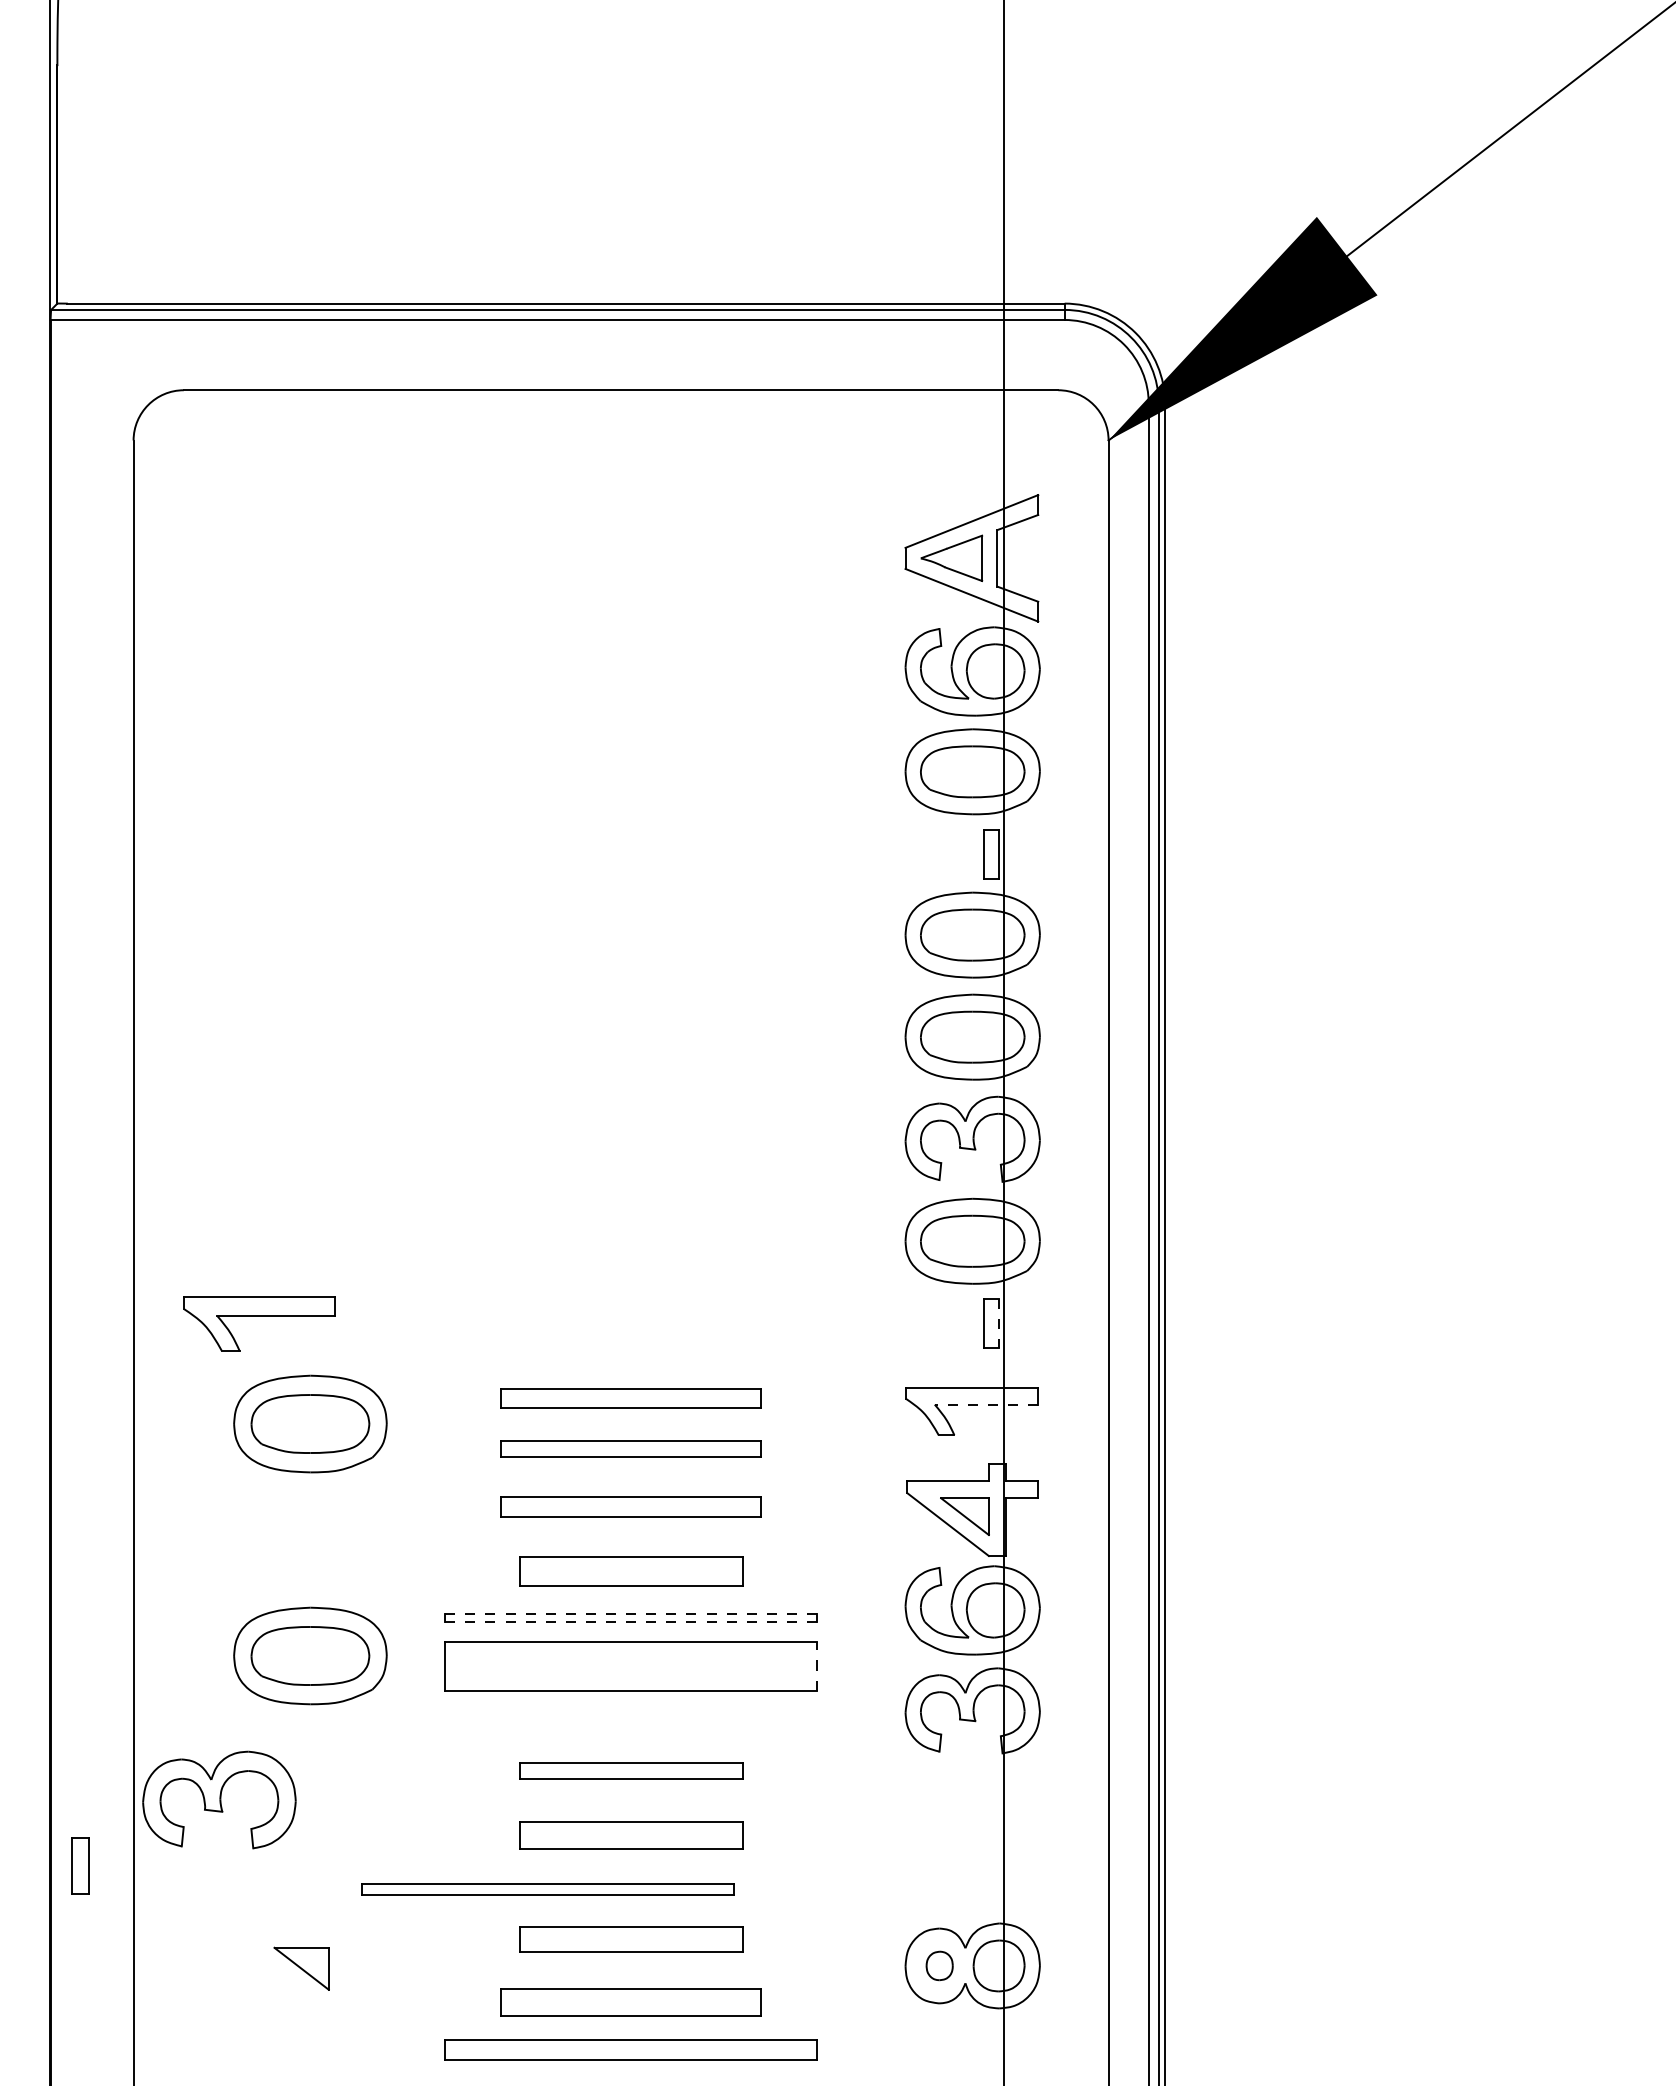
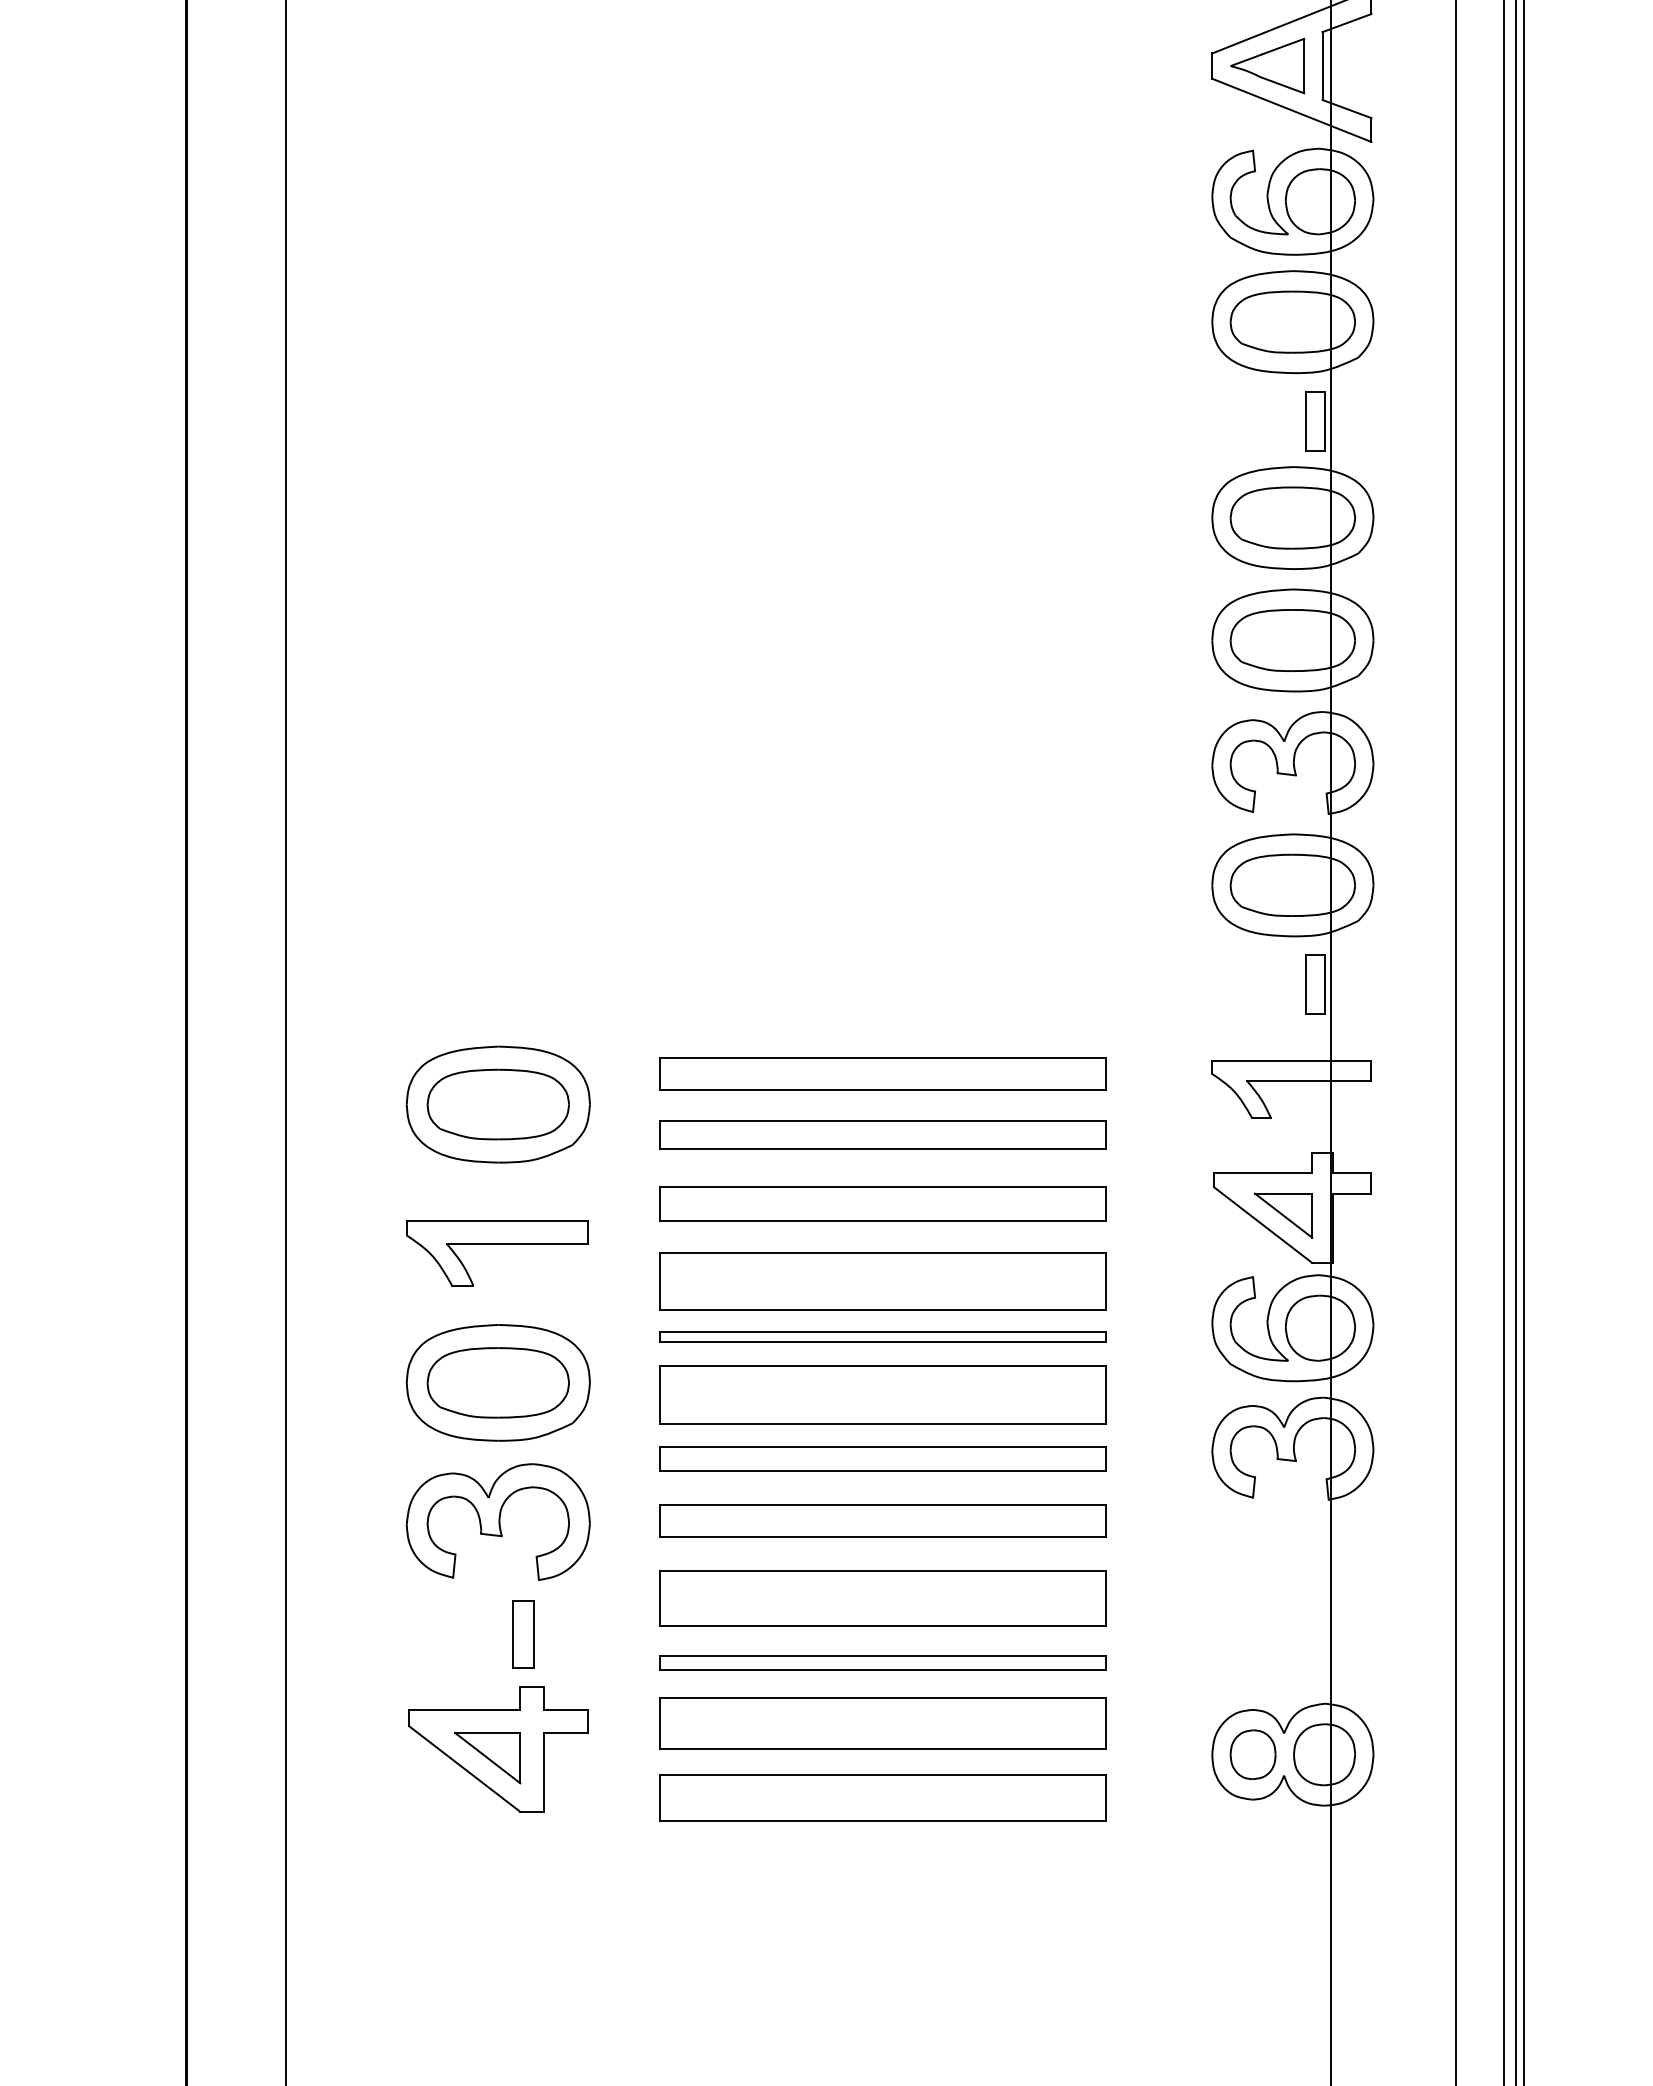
part: (259, 1316) -> (497, 1244), moved
line: (999, 1323) -> (1325, 983), dashed -> solid
part: (630, 1398) -> (882, 1073), size x1.43
line: (986, 1404) -> (1309, 1081), dashed -> solid
part: (630, 1448) -> (882, 1133), size x1.43
part: (630, 1506) -> (882, 1203), size x1.43
part: (630, 1571) -> (882, 1281), size x1.67
line: (631, 1613) -> (883, 1331), dashed -> solid
line: (631, 1621) -> (883, 1341), dashed -> solid
line: (817, 1665) -> (1106, 1394), dashed -> solid
part: (630, 1771) -> (882, 1521), size x1.67
part: (219, 1799) -> (498, 1521), moved
part: (630, 1835) -> (882, 1598), size x1.67
part: (80, 1865) -> (523, 1634), moved
part: (547, 1889) -> (882, 1663), moved
part: (630, 1939) -> (882, 1723), size x1.67
part: (310, 1961) -> (498, 1749), added
part: (939, 1965) -> (1253, 1754), size x1.43
part: (630, 2001) -> (882, 1797), size x1.43
part: (630, 2049) -> (882, 1457), moved

